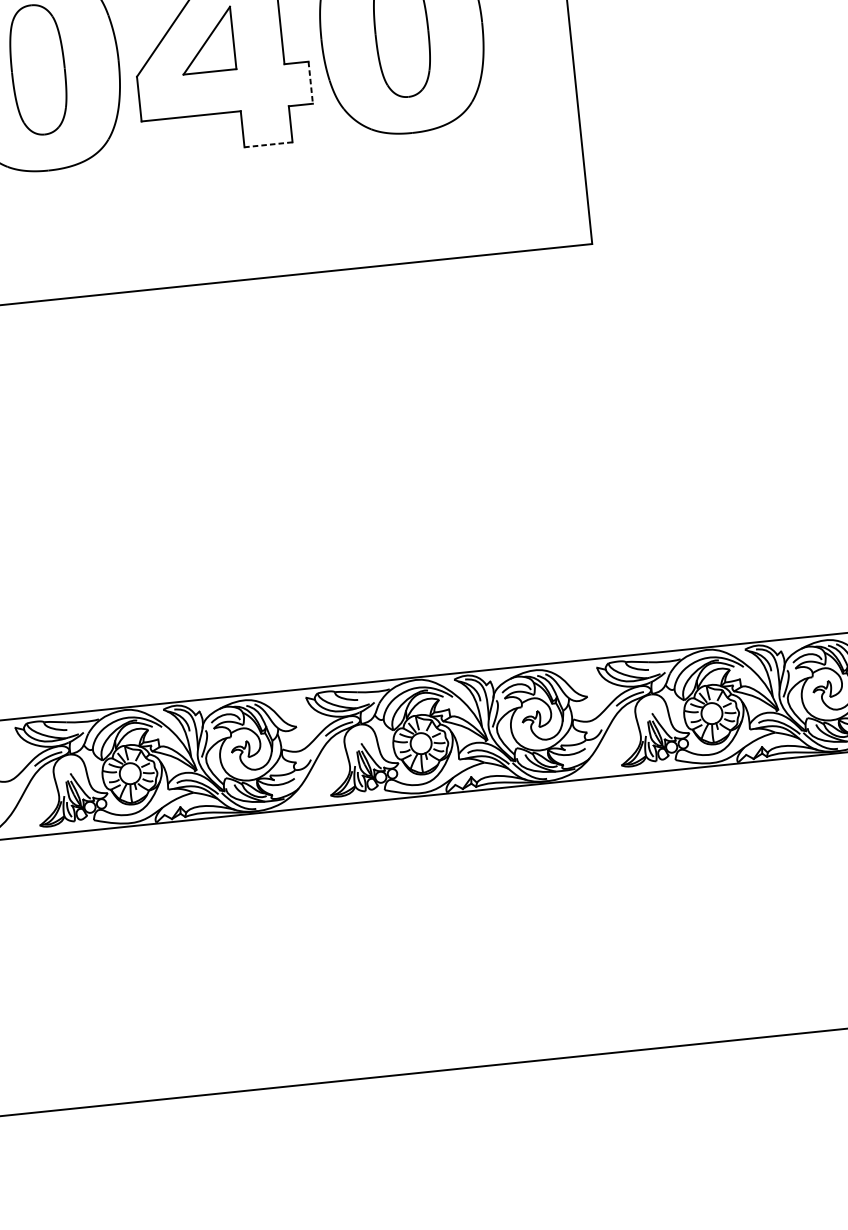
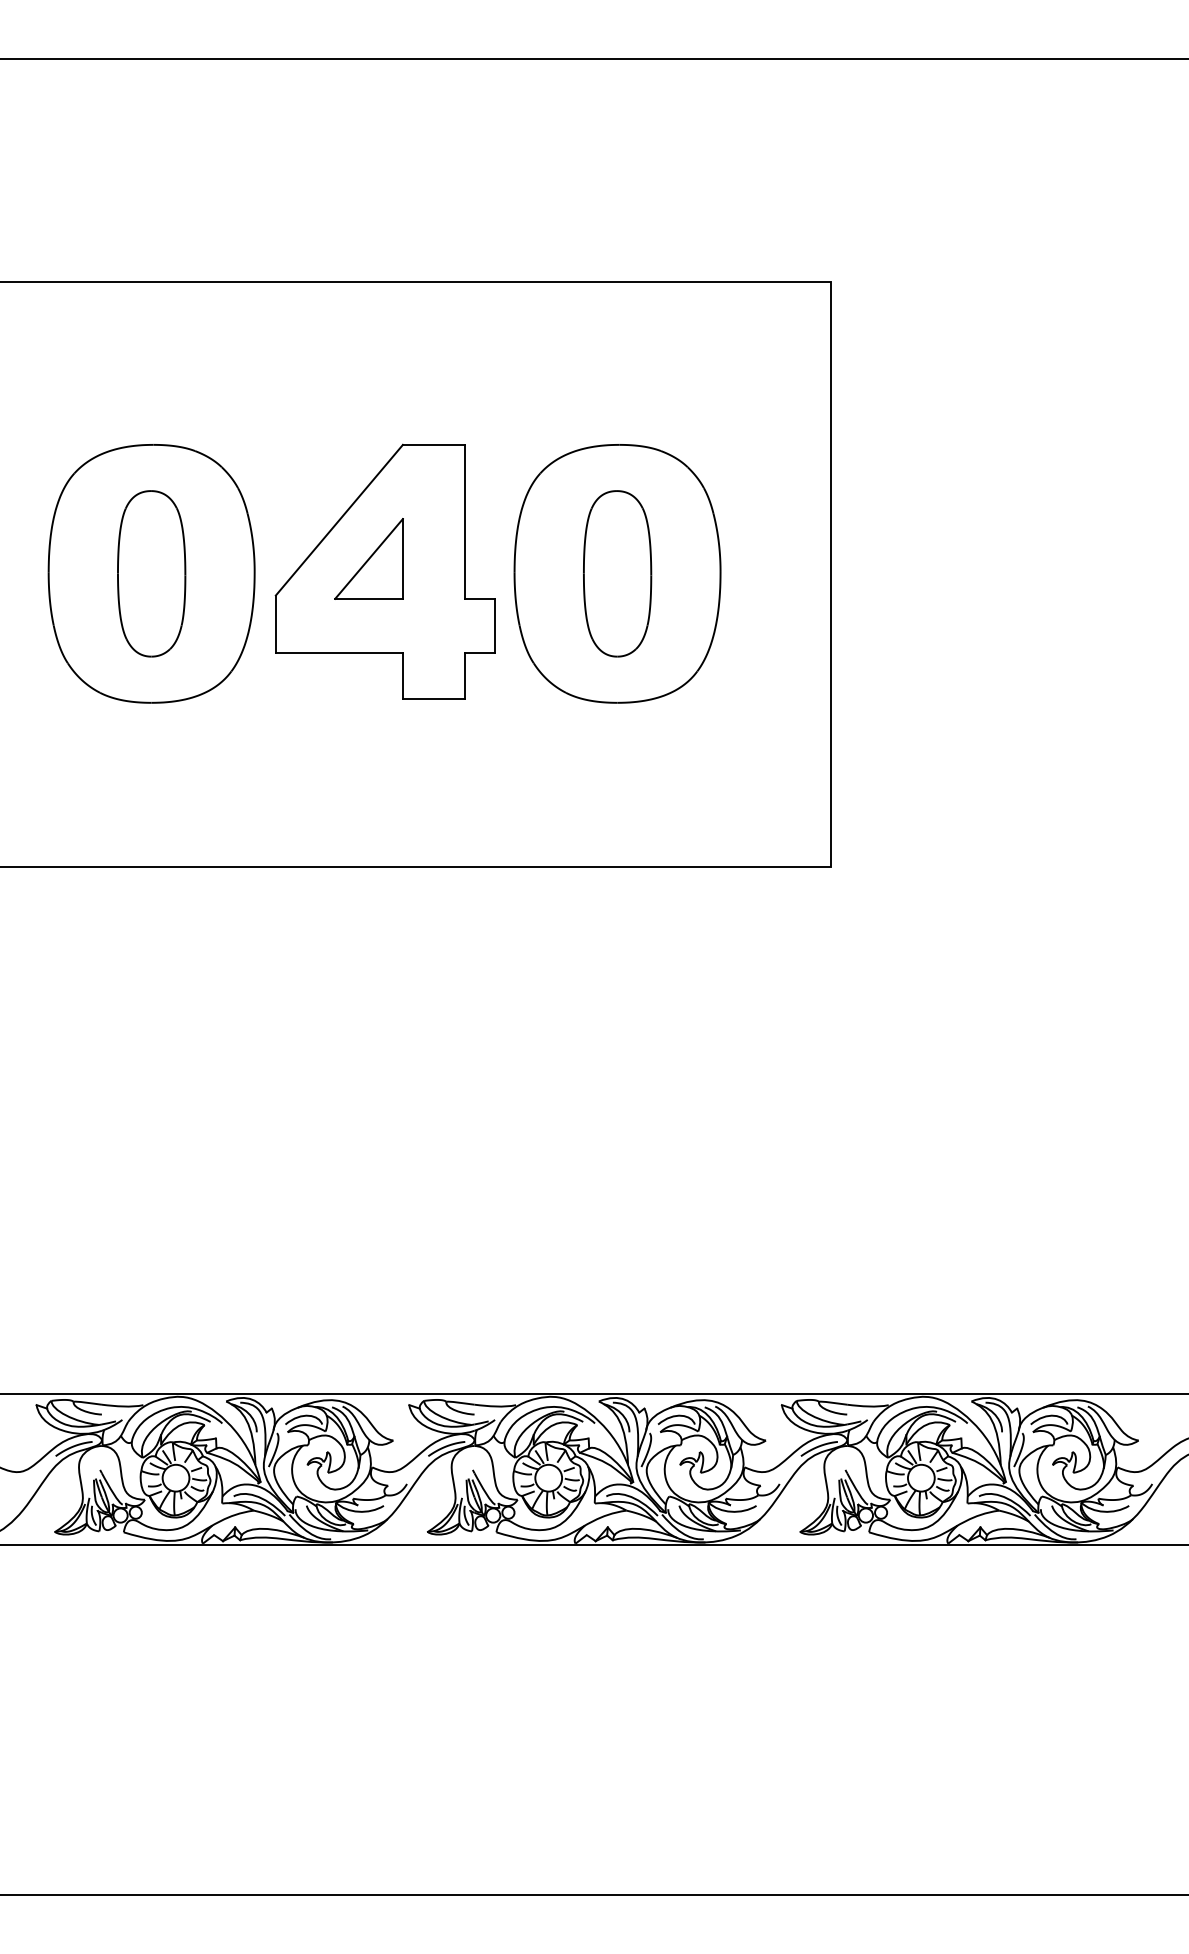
line: (310, 82) -> (495, 625), dashed -> solid
line: (268, 144) -> (433, 698), dashed -> solid

